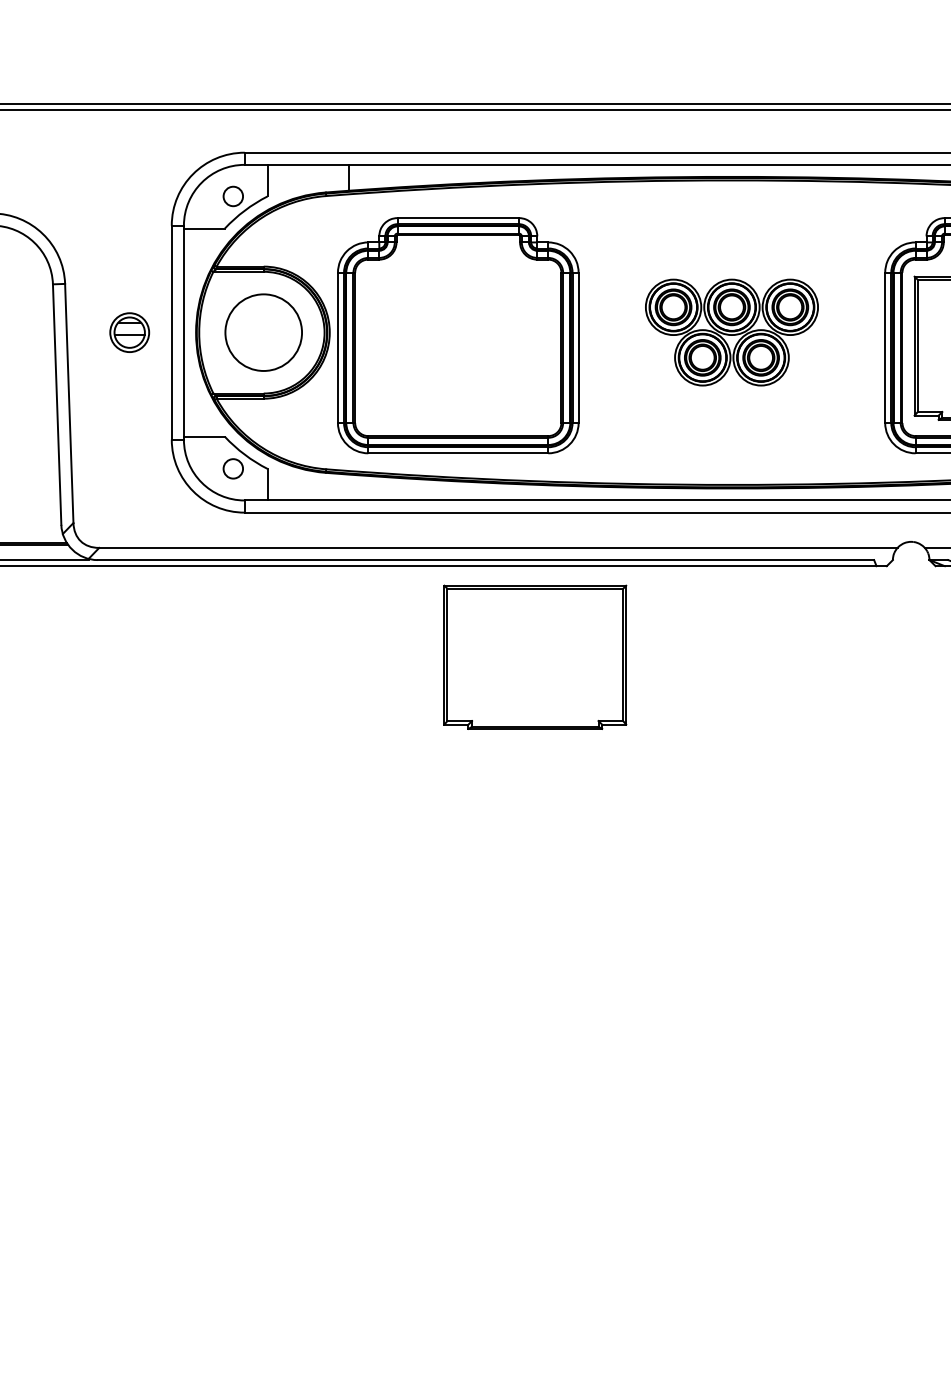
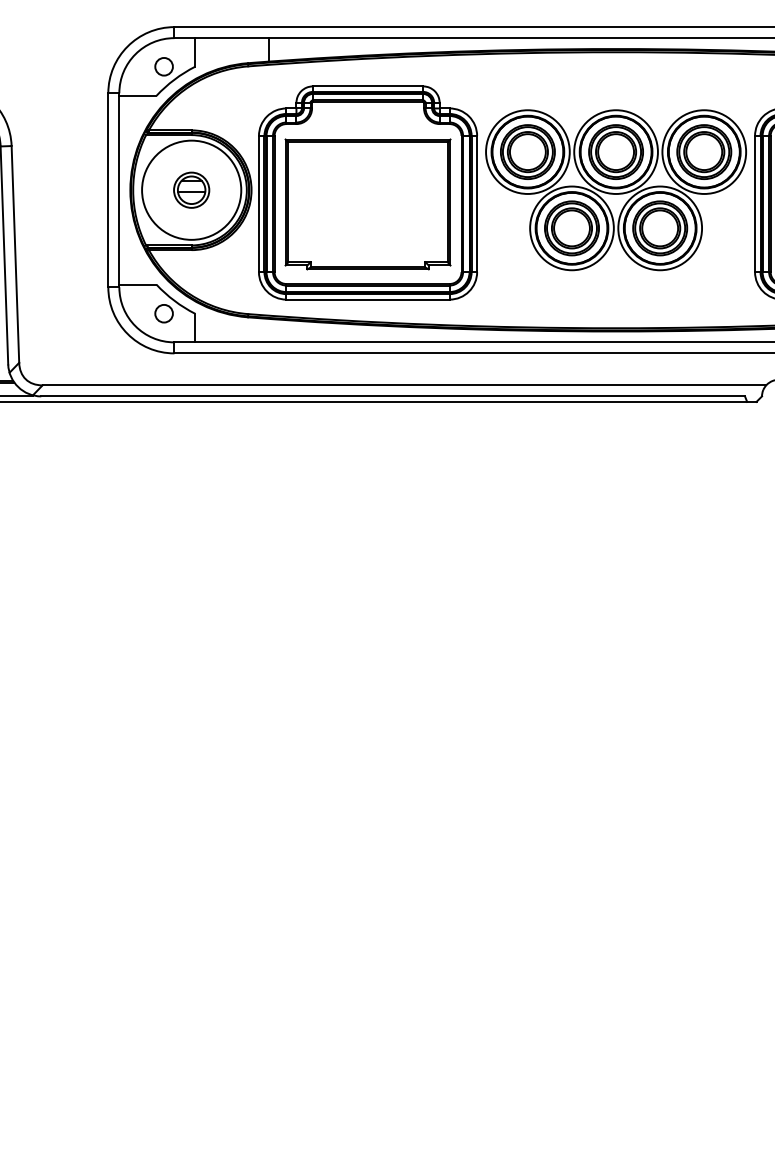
part: (129, 332) -> (191, 190), moved
circle: (263, 332) -> (191, 190), size x1.43
part: (731, 332) -> (615, 190), size x1.67
part: (535, 656) -> (368, 203), moved

